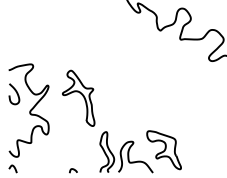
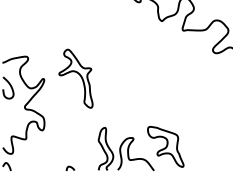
part: (78, 97) -> (75, 77), moved

